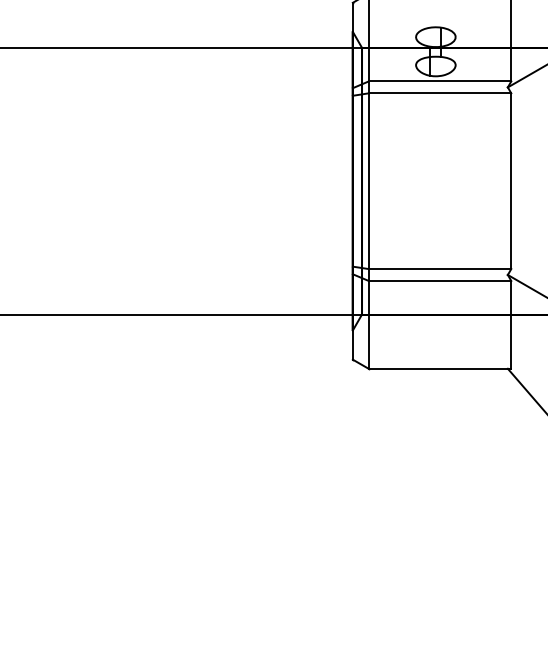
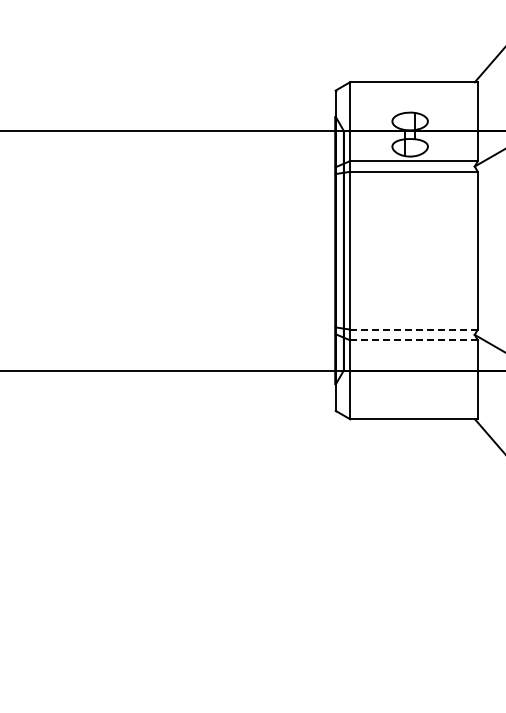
line: (439, 268) -> (413, 329), solid -> dashed
line: (439, 281) -> (413, 340), solid -> dashed

